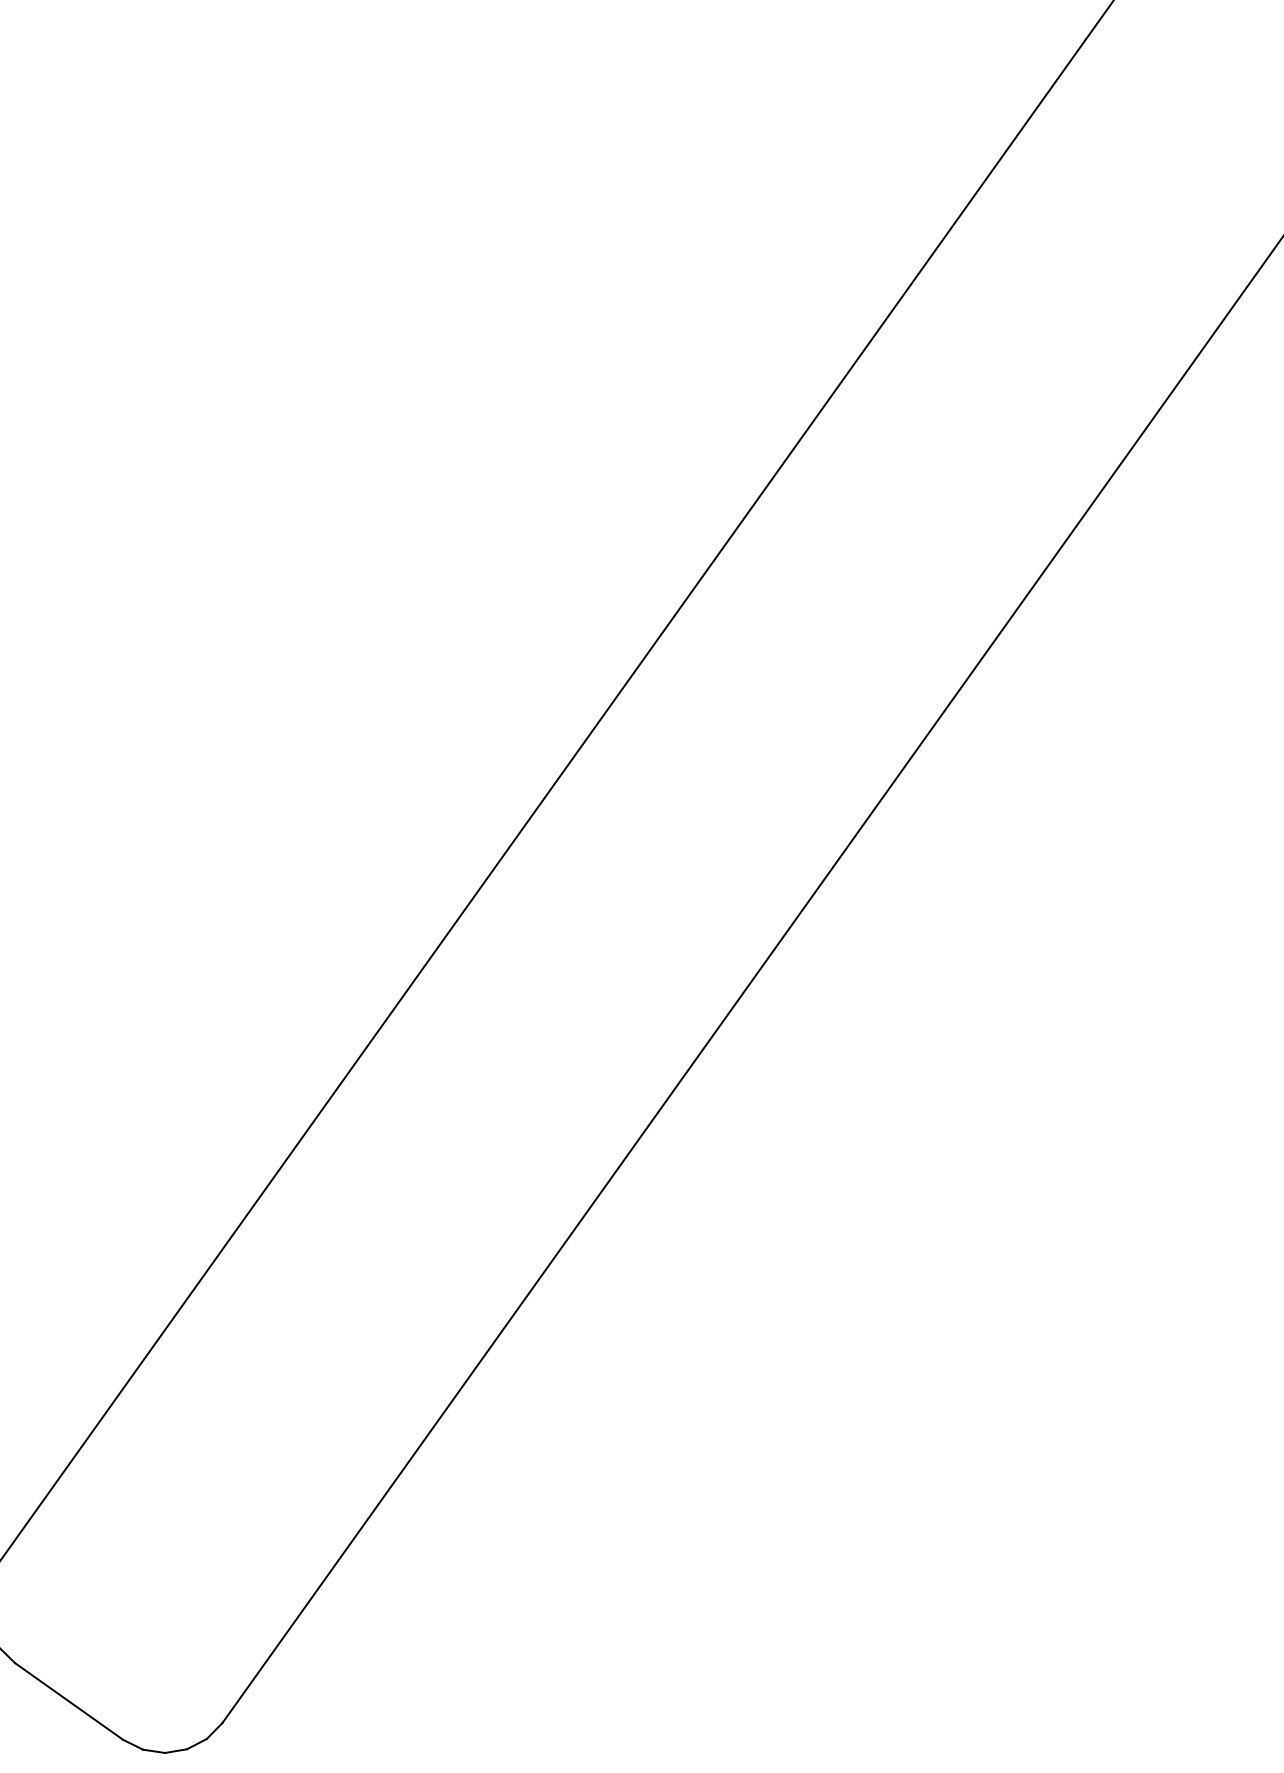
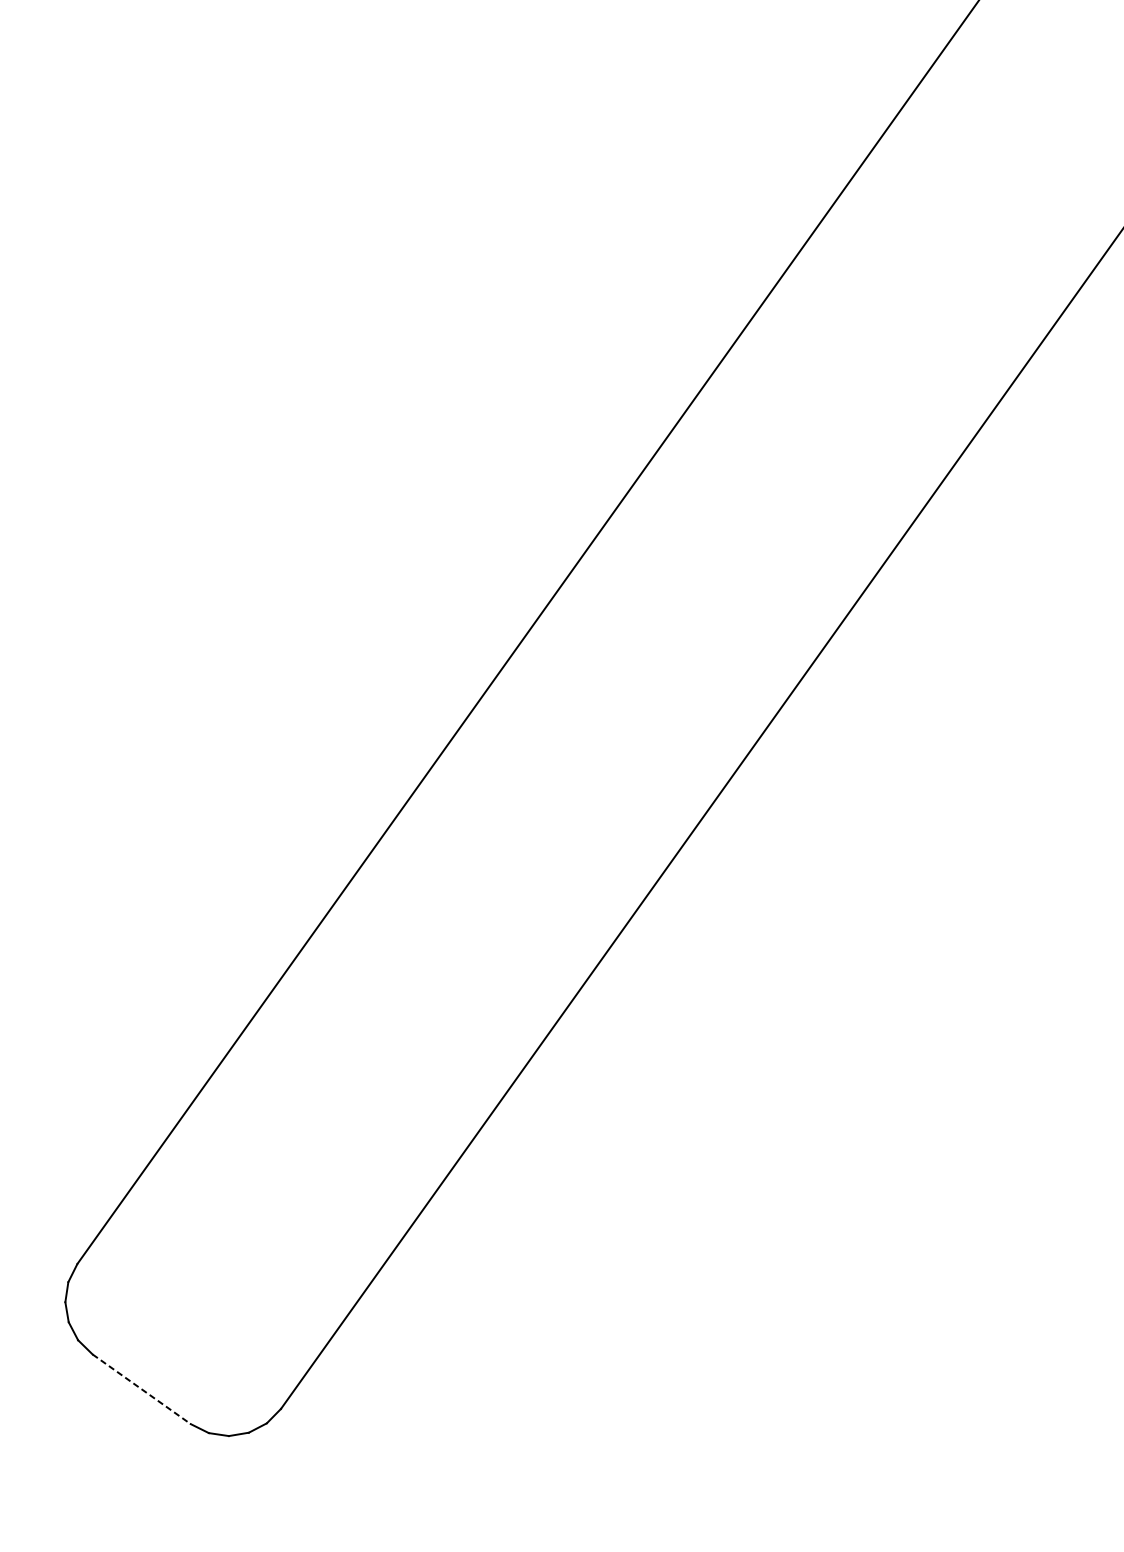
line: (69, 1701) -> (142, 1389), solid -> dashed

